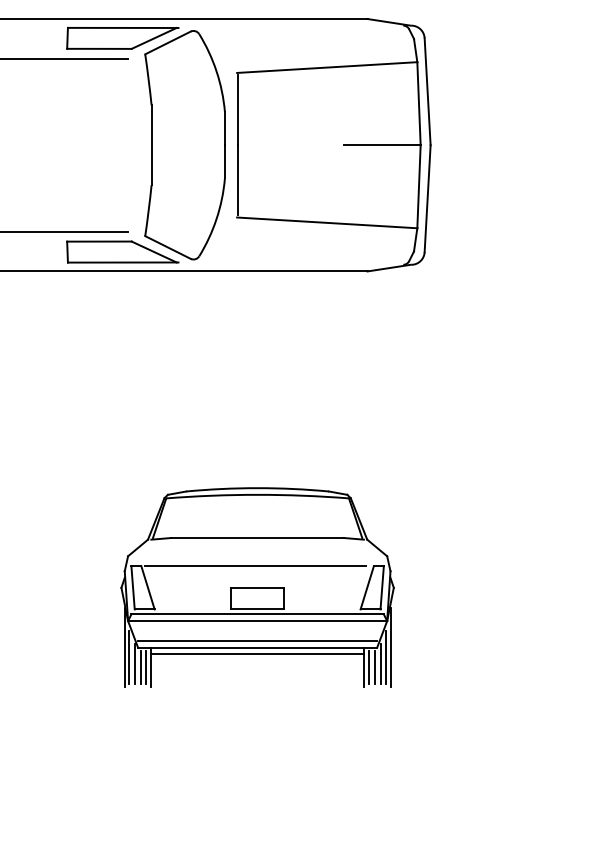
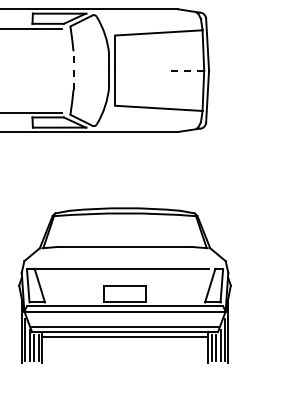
line: (151, 144) -> (73, 70), solid -> dashed
line: (382, 144) -> (185, 70), solid -> dashed
part: (256, 587) -> (124, 285), size x1.6

